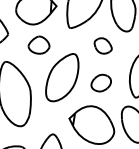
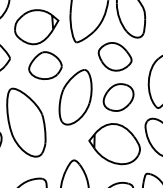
part: (39, 45) -> (45, 65), size x1.43
part: (102, 45) -> (114, 56), size x1.67
part: (101, 83) -> (118, 97), size x1.43

